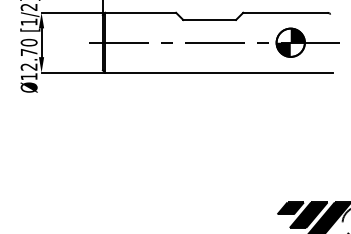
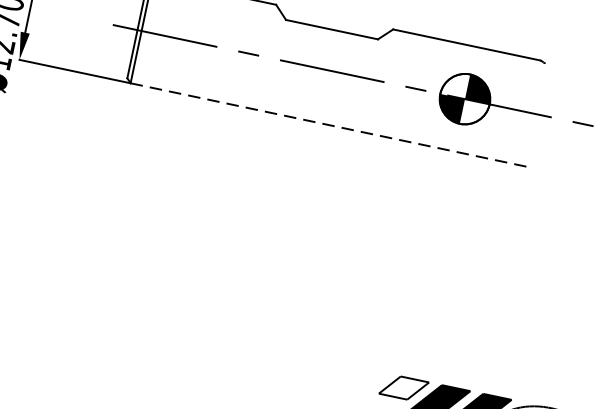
line: (219, 72) -> (329, 124), solid -> dashed
fill: (290, 208) -> (403, 388), removed

